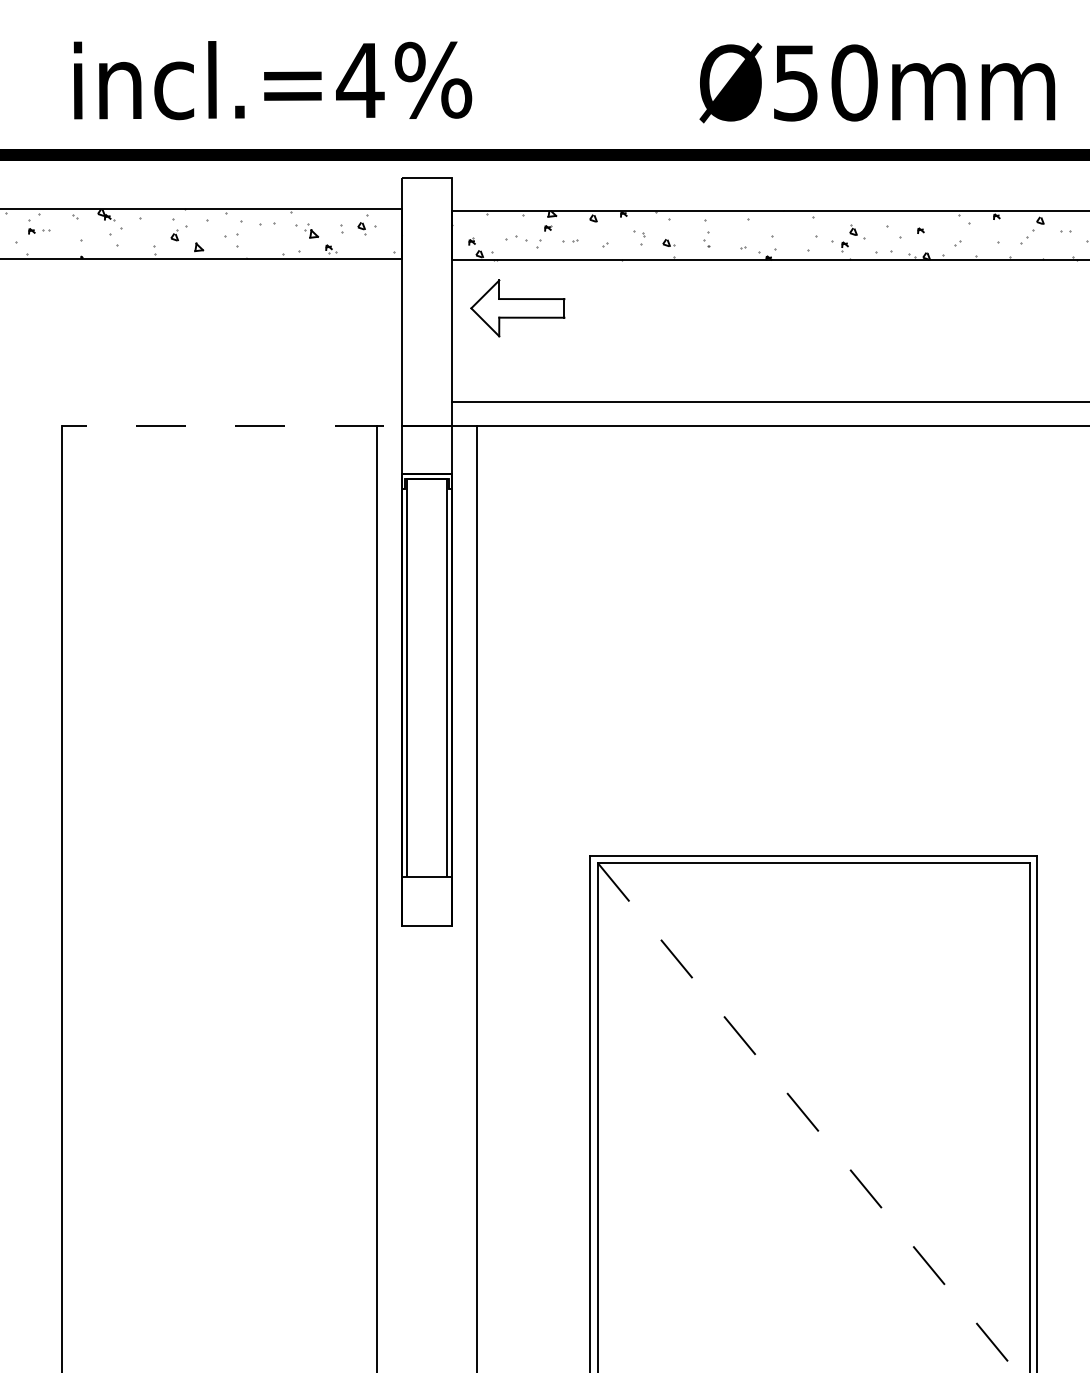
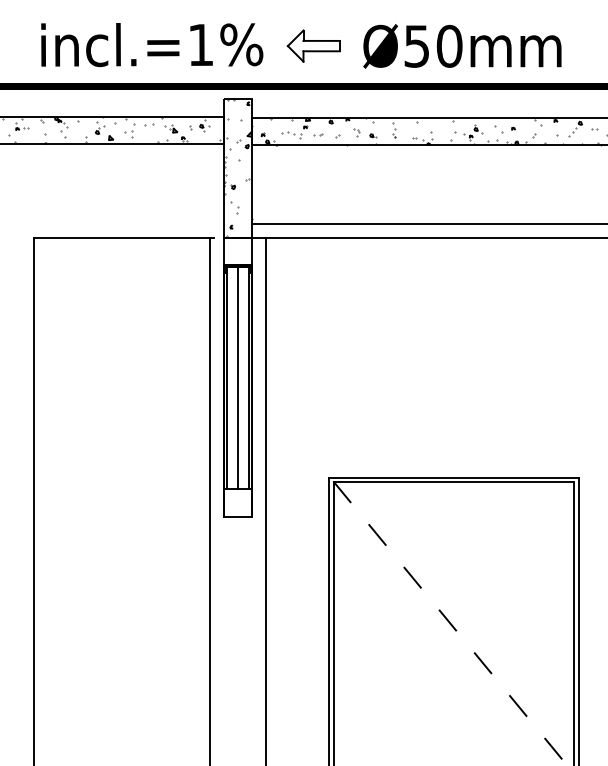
text: (359, 79) -> (200, 44), incl.=4%%% -> incl.=1%%%
text: (877, 83) -> (462, 46), moved
hatch: (425, 300) -> (237, 167), added
part: (517, 307) -> (313, 45), moved
line: (223, 425) -> (124, 237), dashed -> solid
line: (427, 676) -> (238, 377), added

